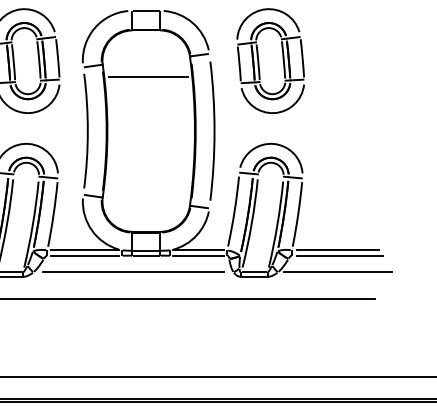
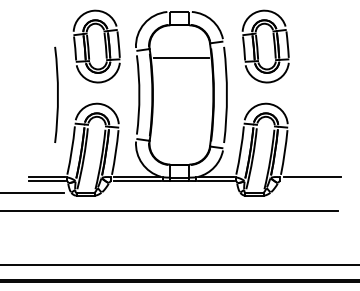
line: (338, 256) -> (312, 181), removed
line: (132, 272) -> (170, 192), removed
line: (336, 272) -> (311, 192), removed

